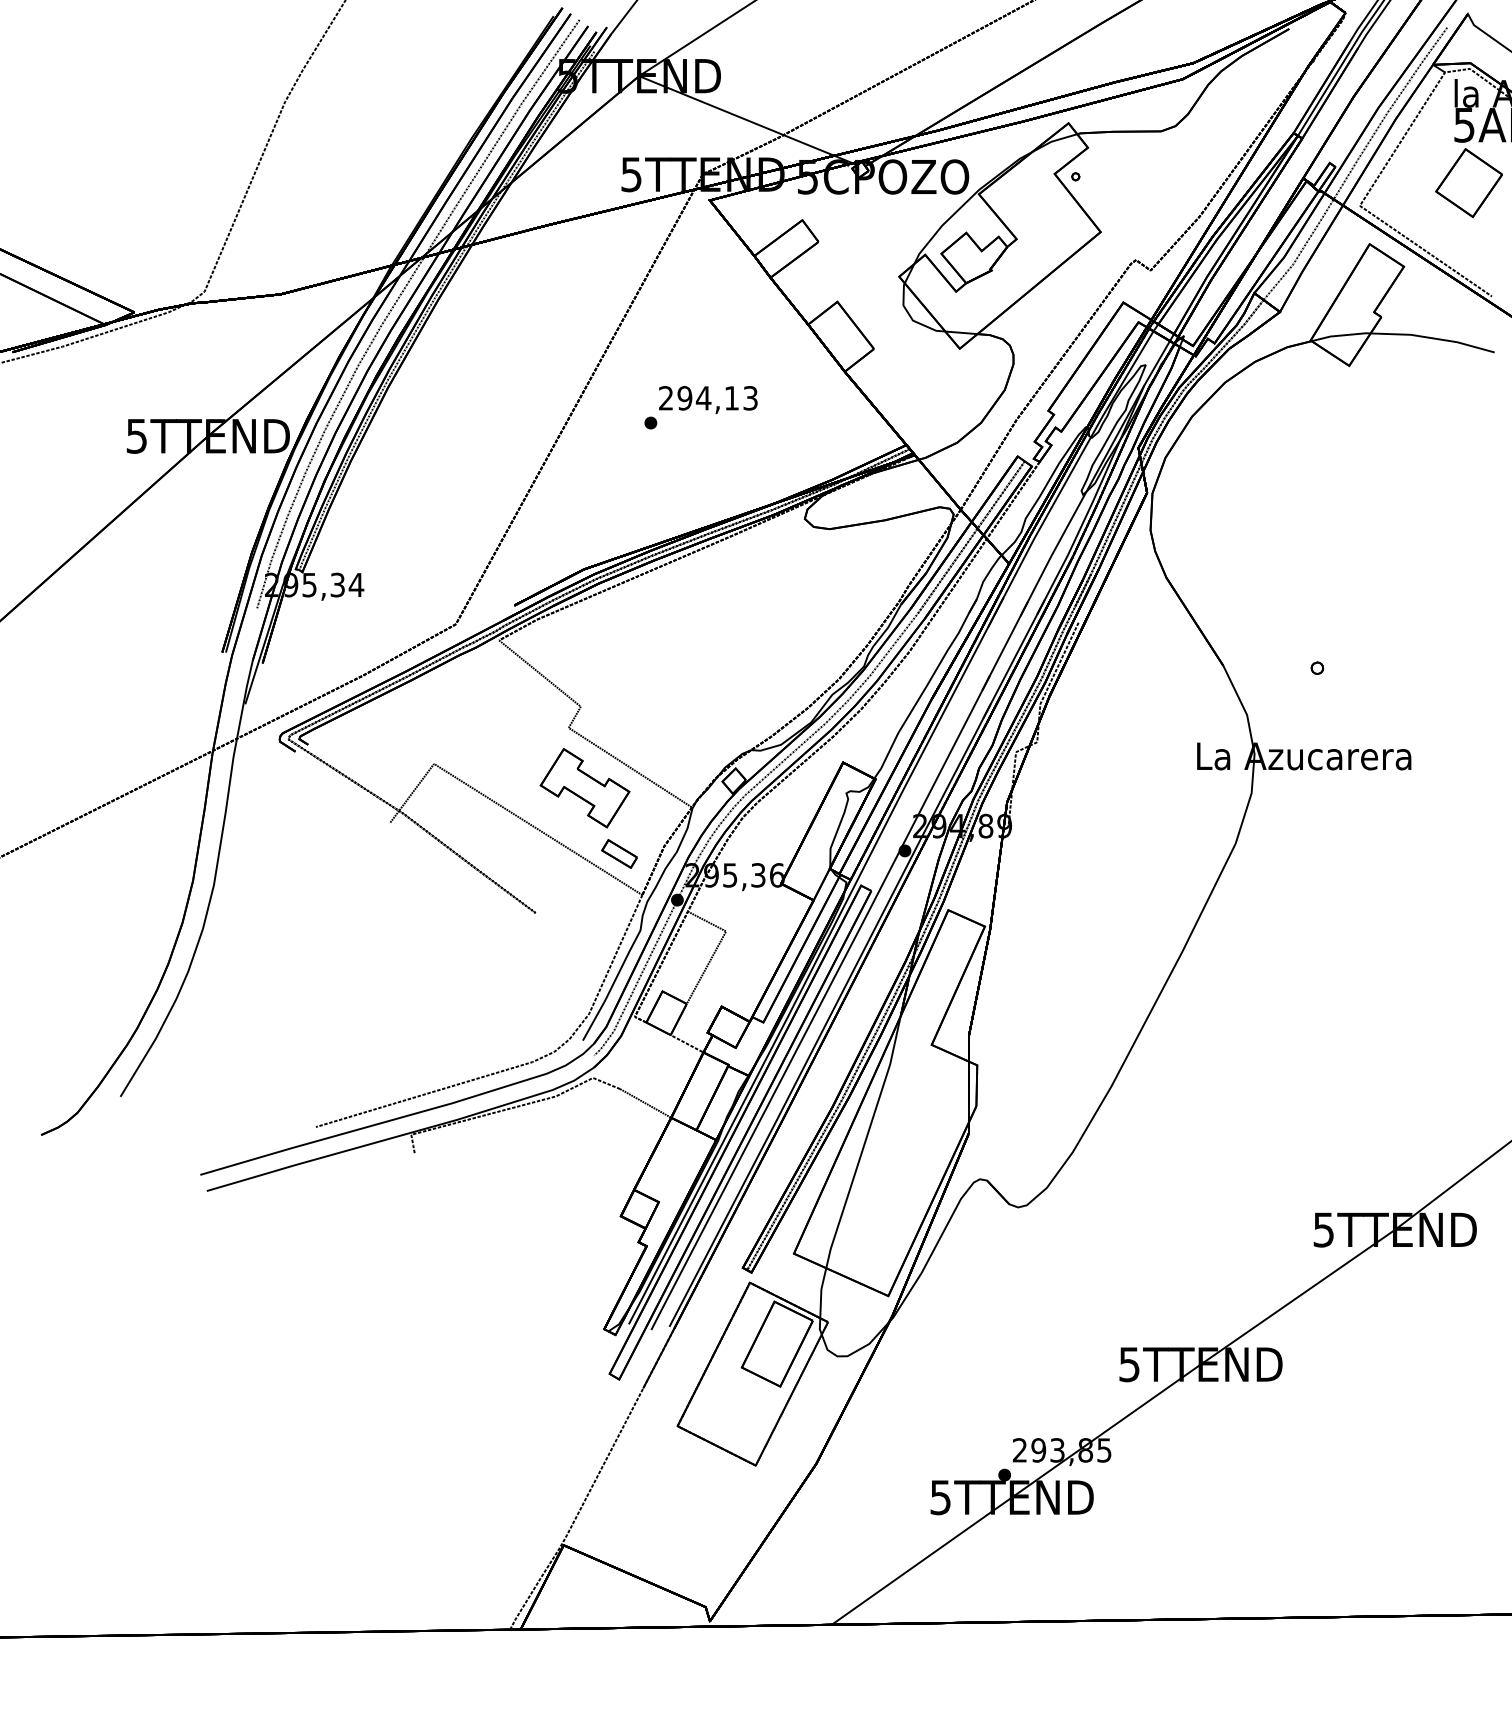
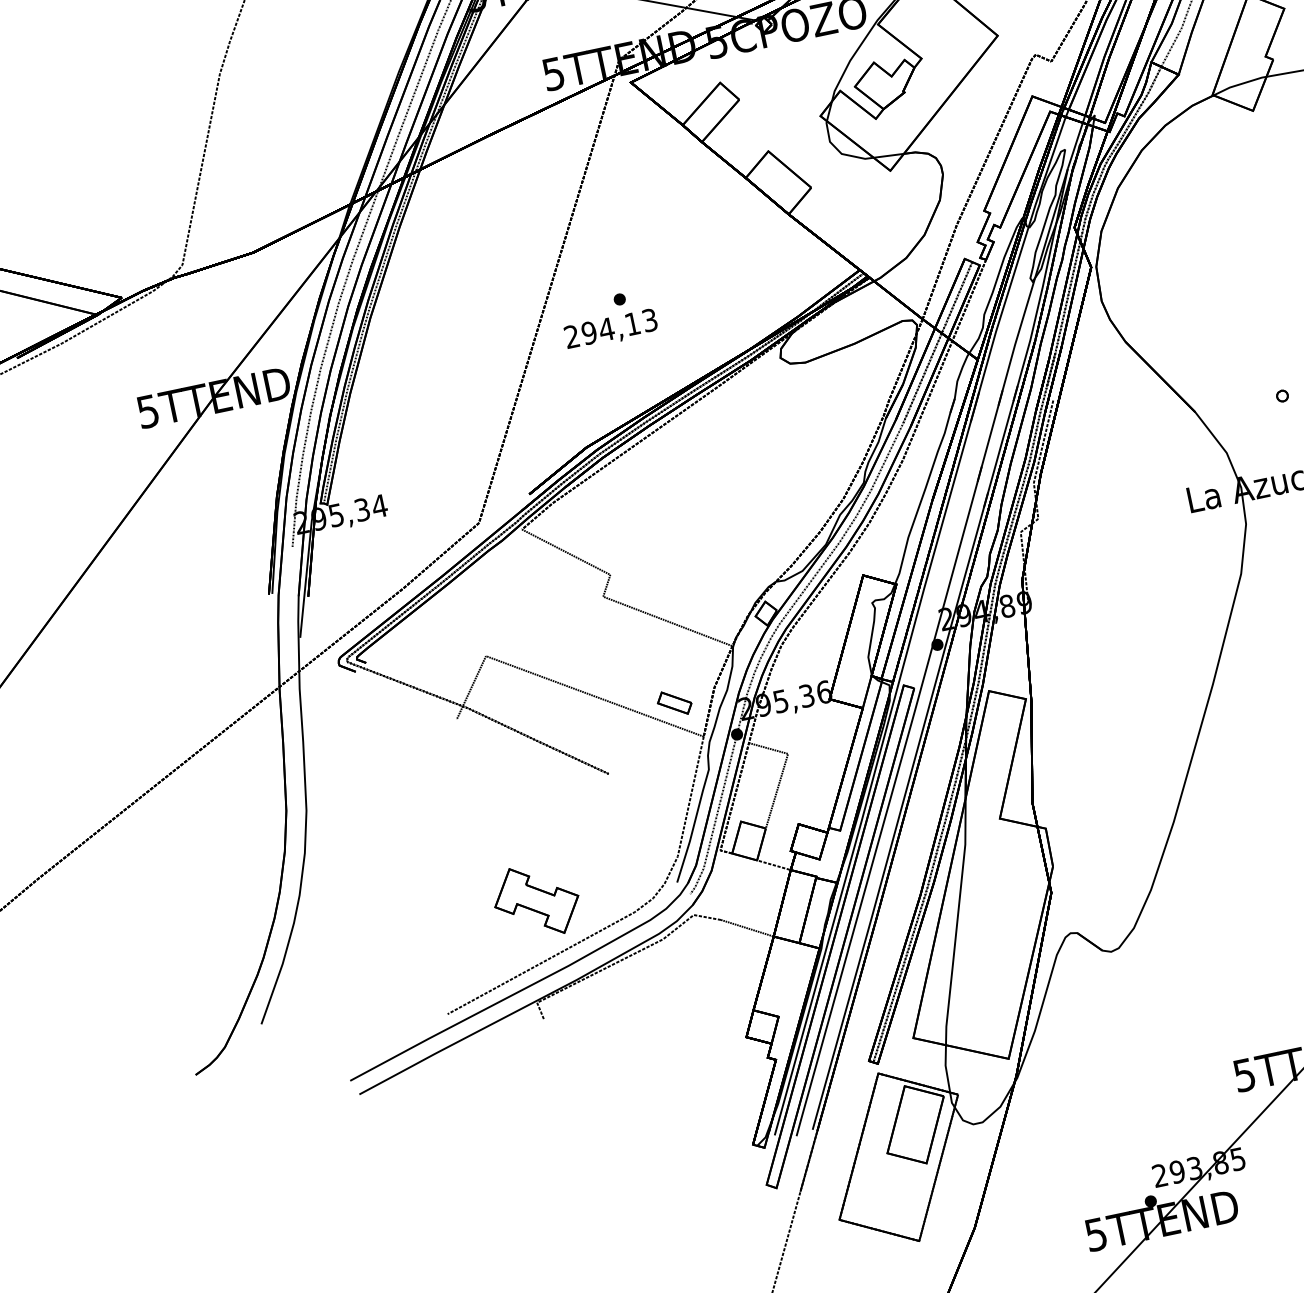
text: (708, 399) -> (611, 329), moved
part: (584, 788) -> (536, 901), moved

